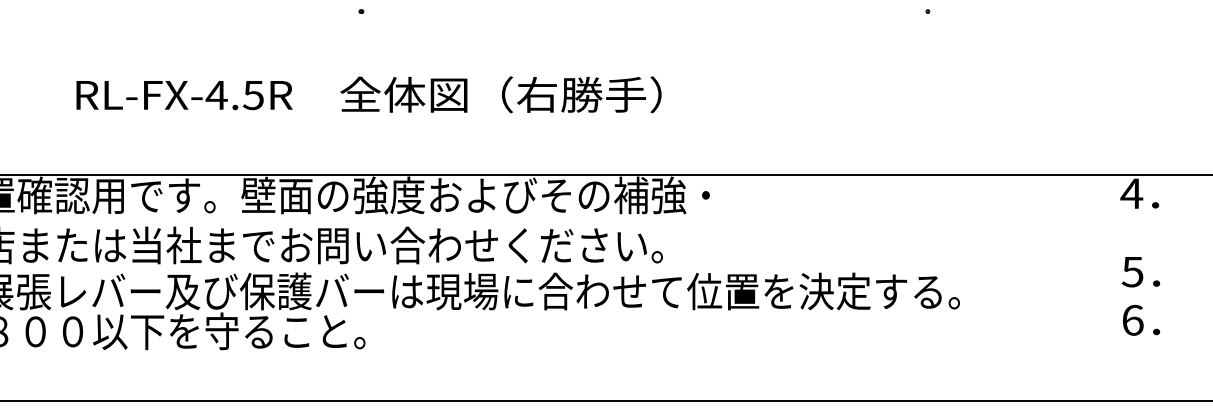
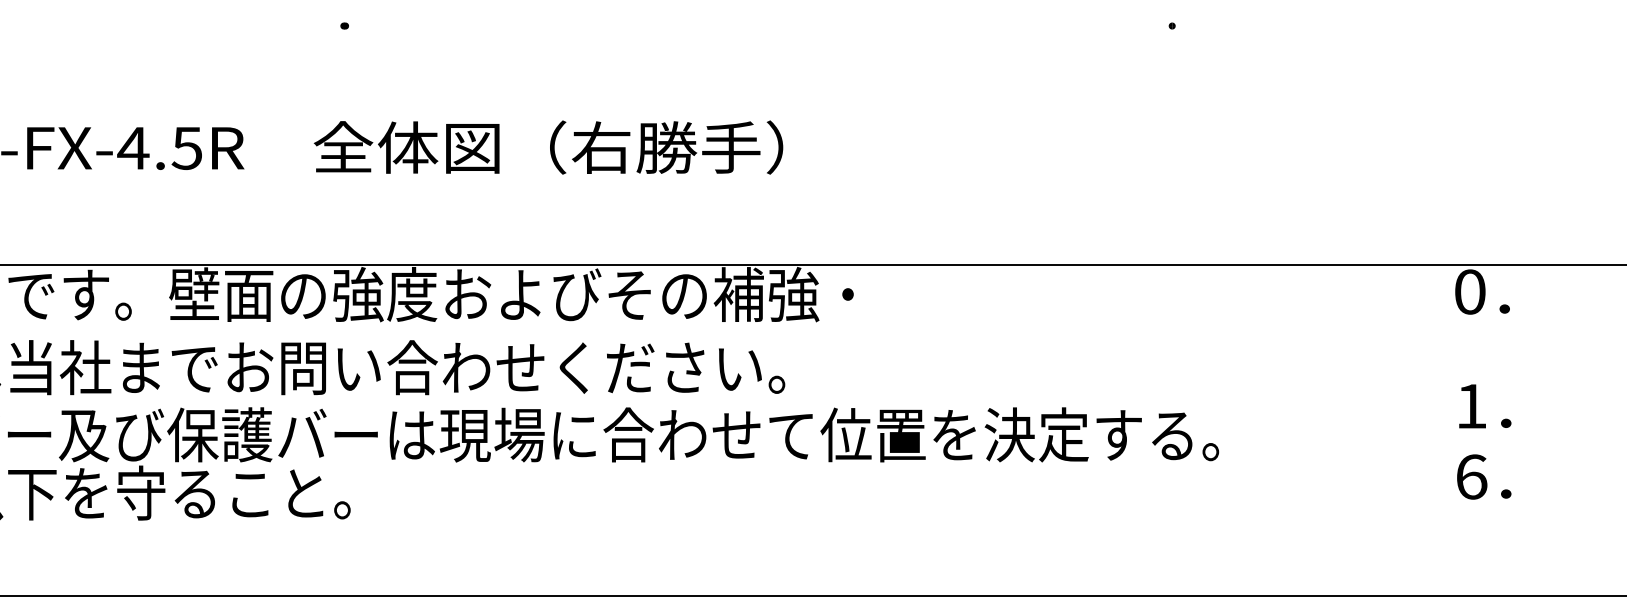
text: (1131, 193) -> (1469, 291), 4 -> 0
text: (1132, 272) -> (1471, 407), 5 -> 1

